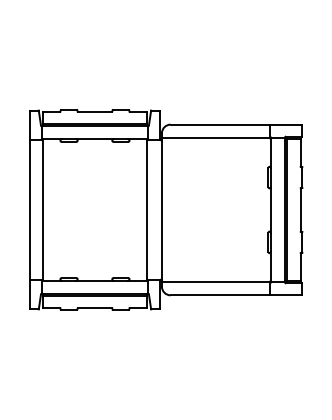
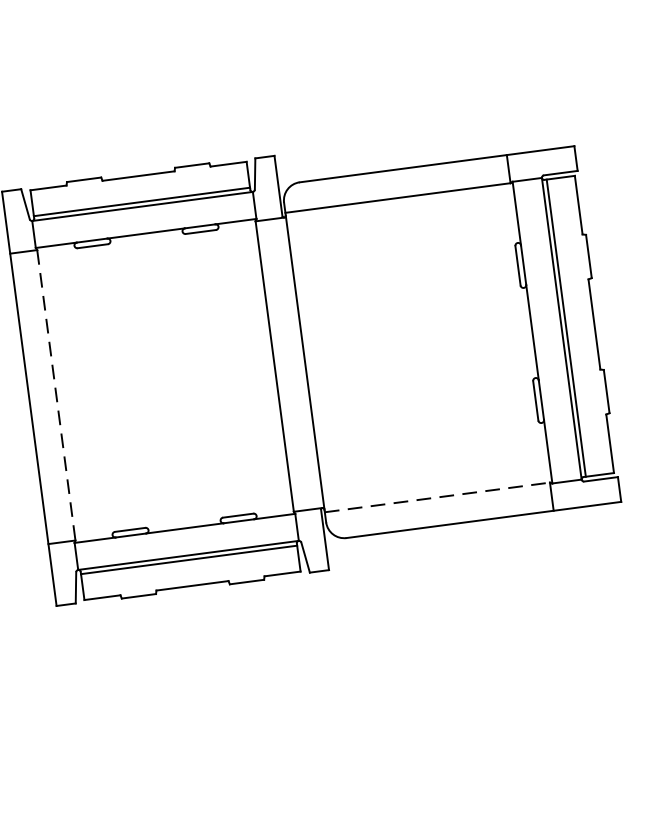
line: (42, 210) -> (56, 396), solid -> dashed
line: (216, 281) -> (438, 496), solid -> dashed

